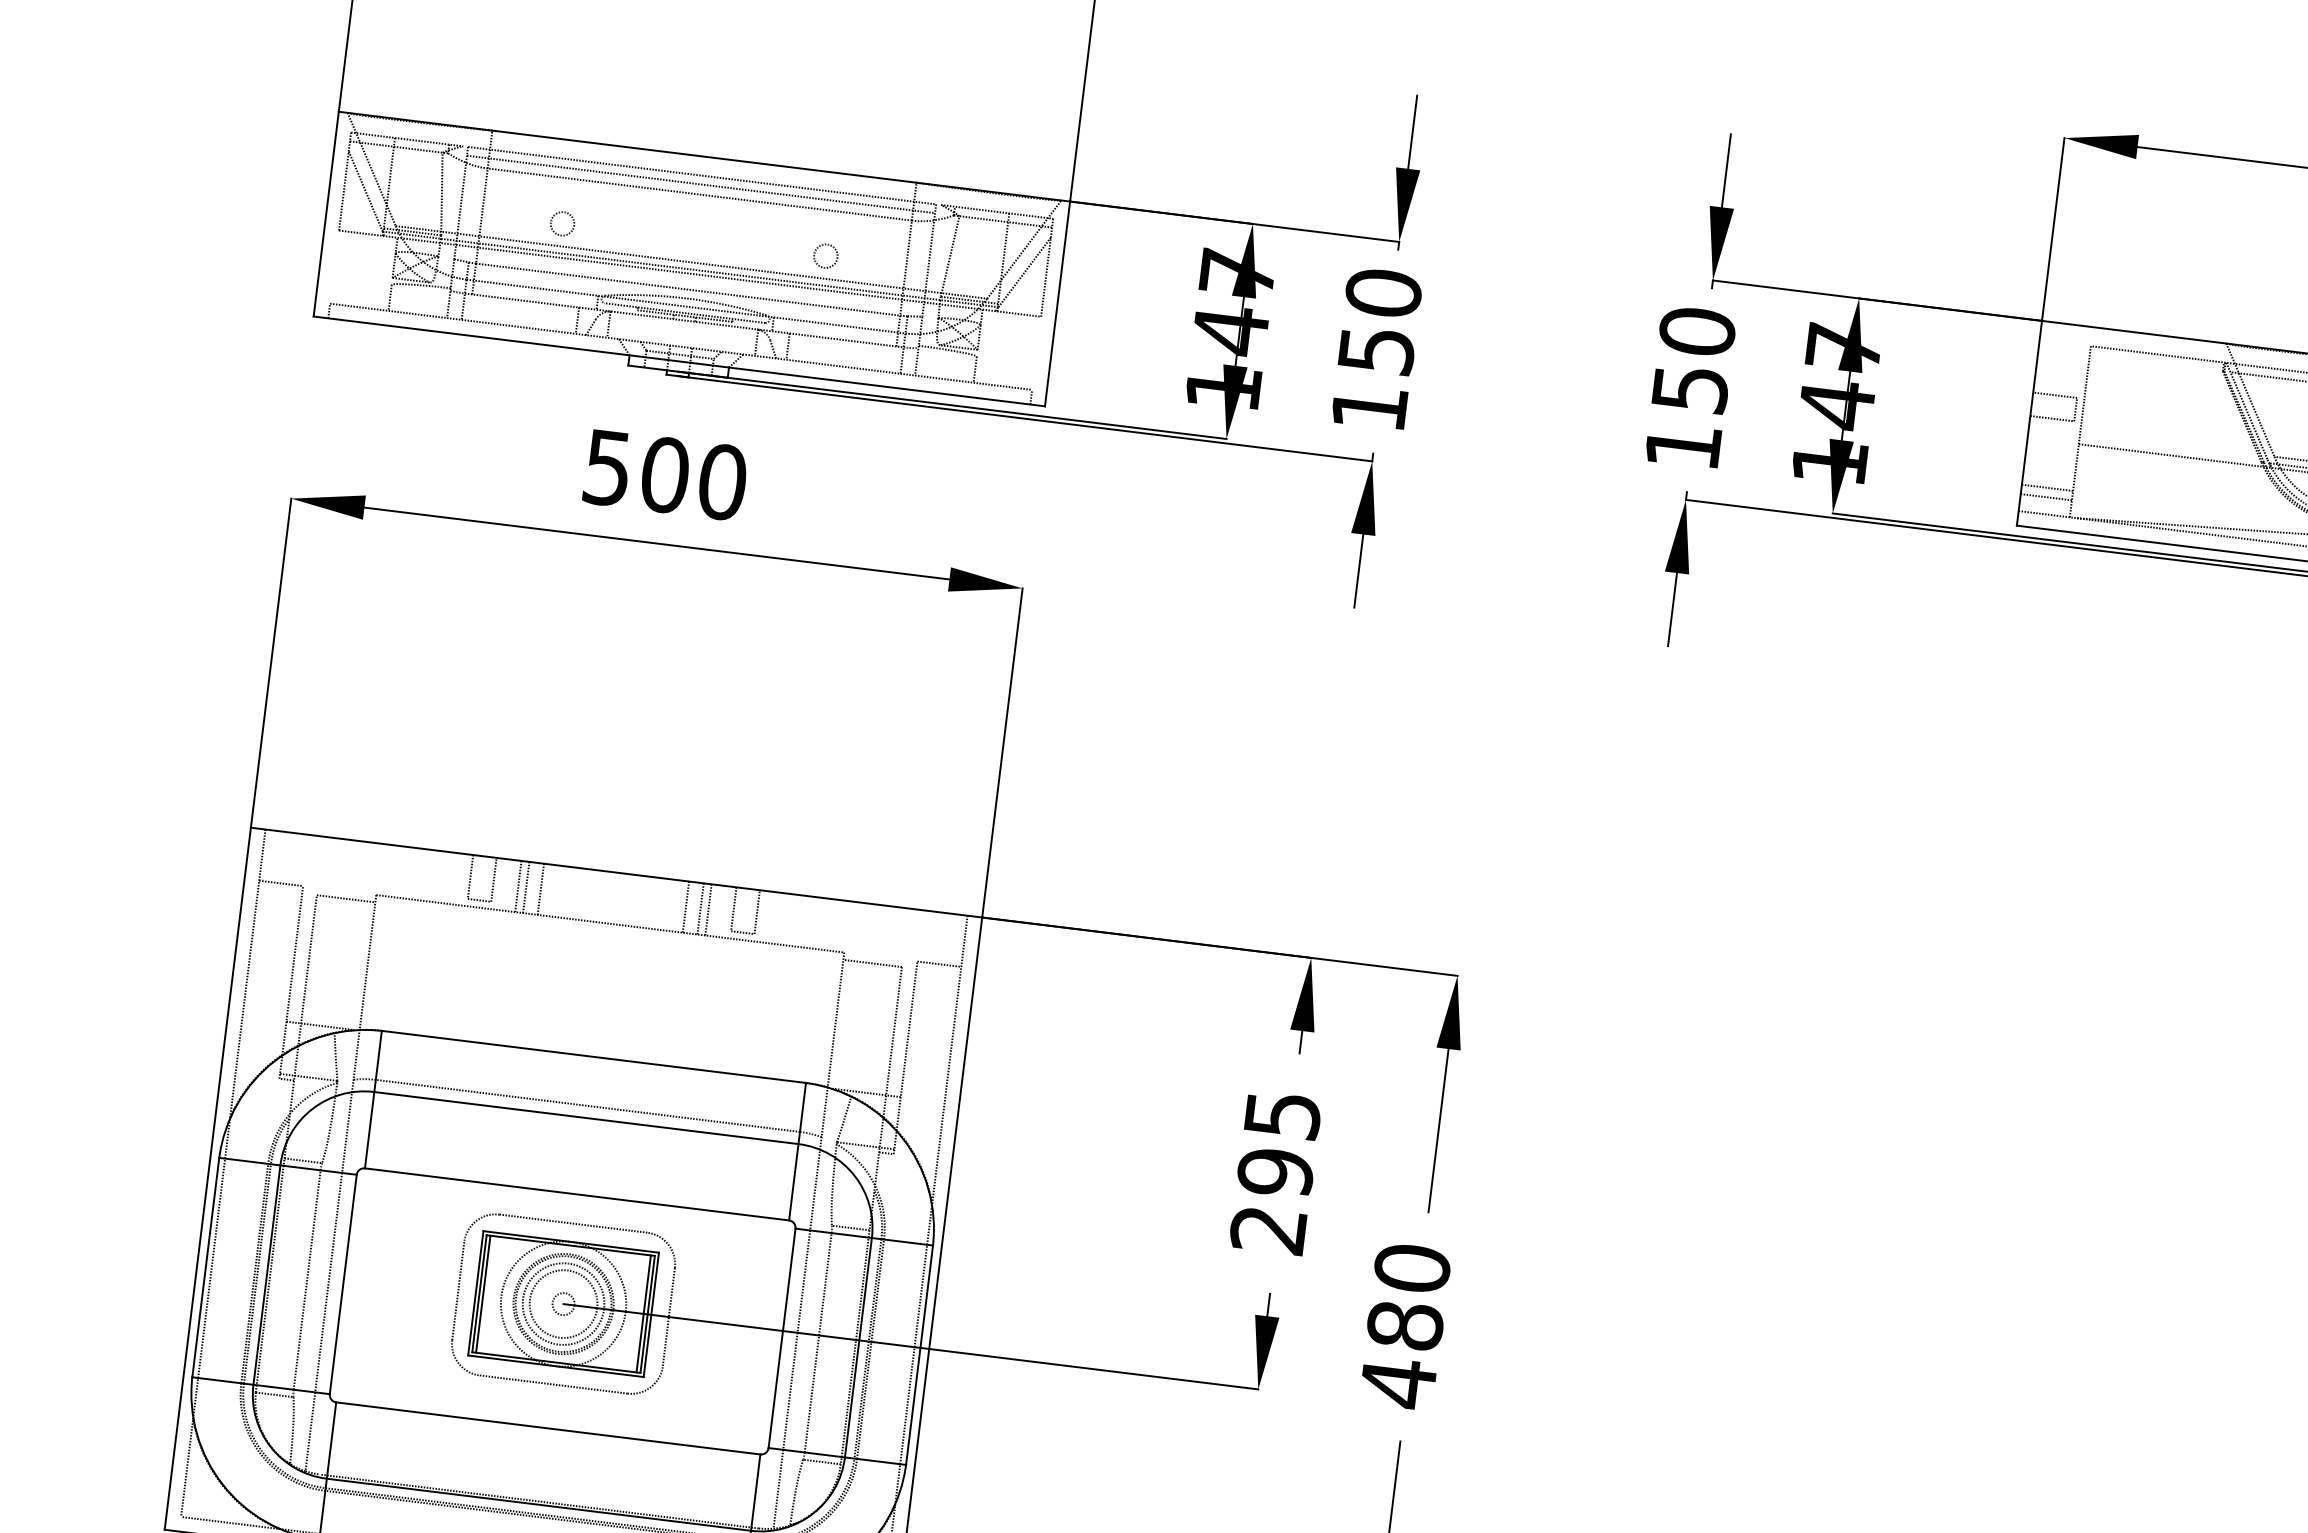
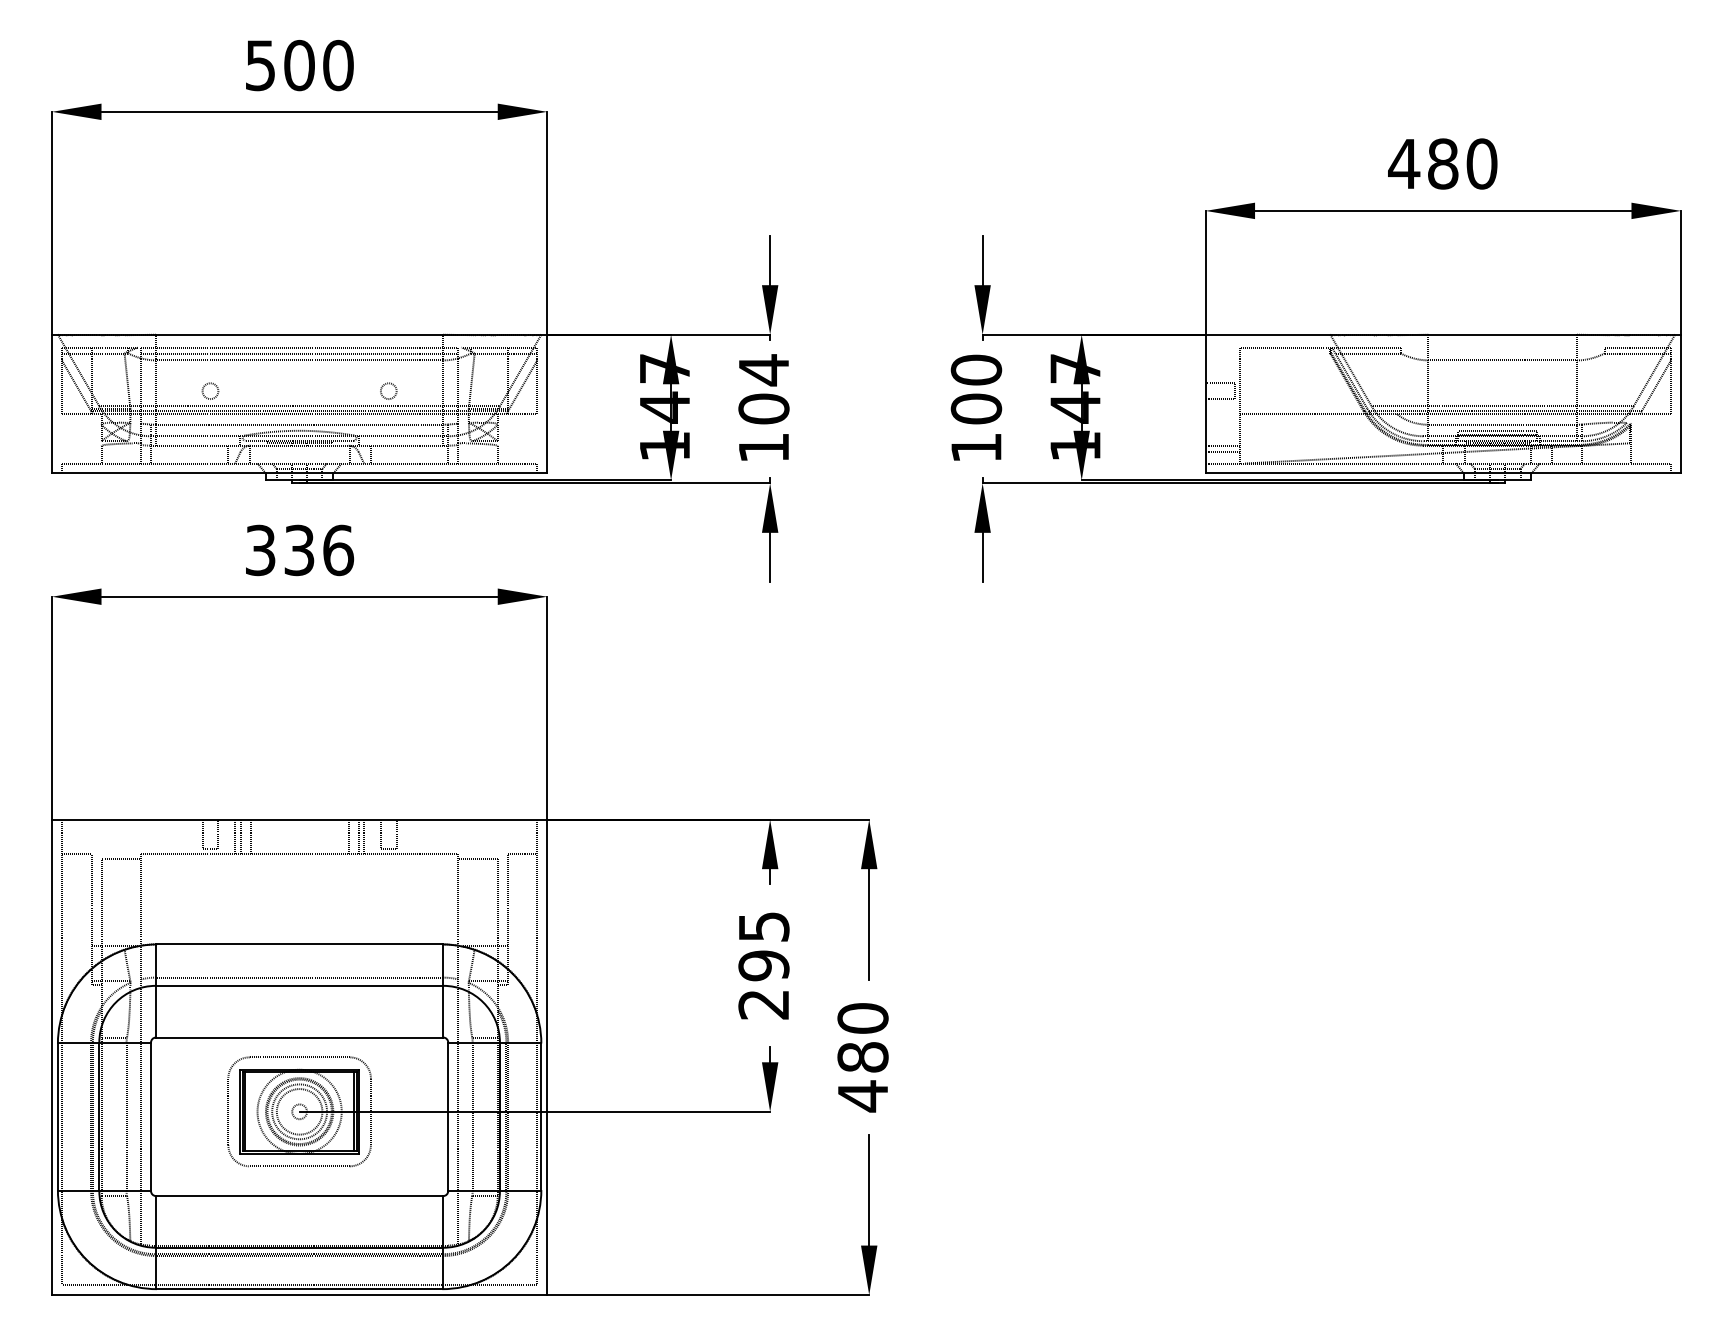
text: (1379, 321) -> (763, 389), 150 -> 104
text: (1690, 388) -> (976, 408), 150 -> 100
text: (666, 475) -> (300, 550), 500 -> 336

